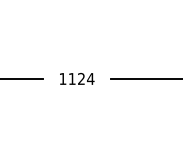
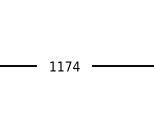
text: (81, 78) -> (68, 66), 1124 -> 1174

